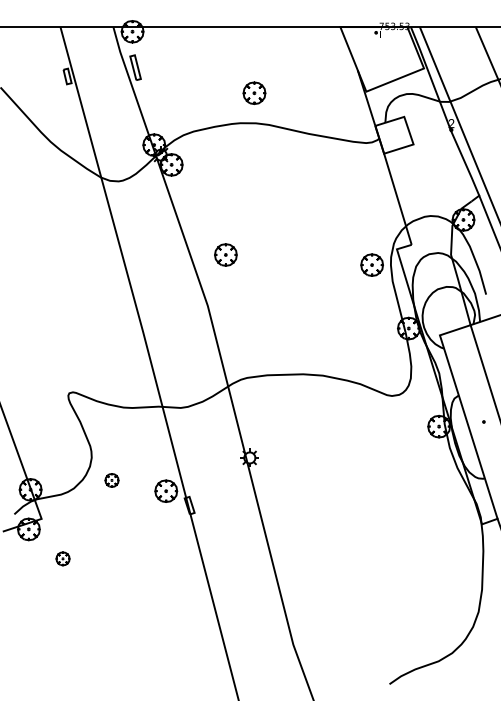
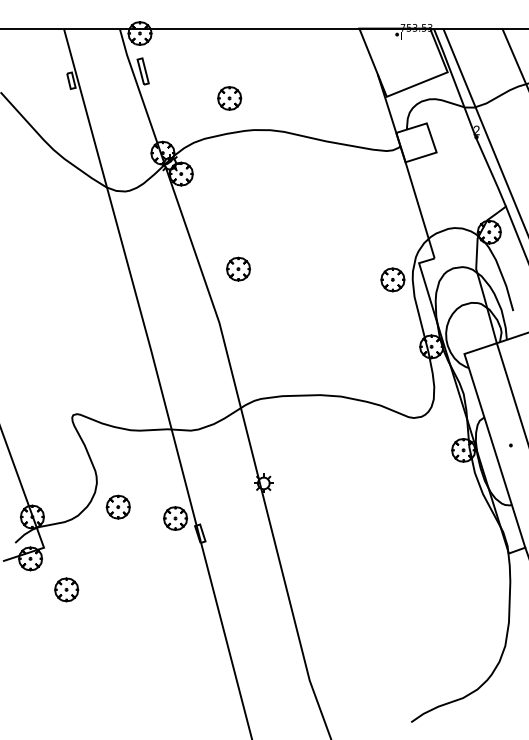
part: (254, 92) -> (229, 97), moved
part: (111, 480) -> (117, 507), size x1.67
part: (62, 558) -> (66, 589), size x1.67

